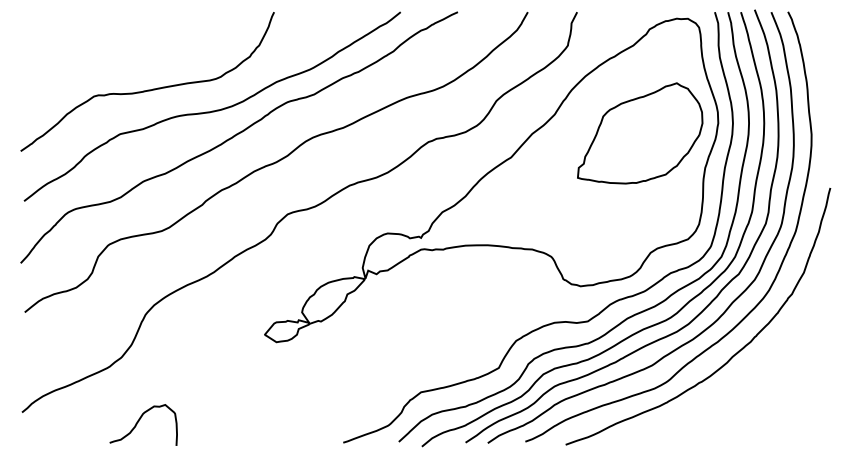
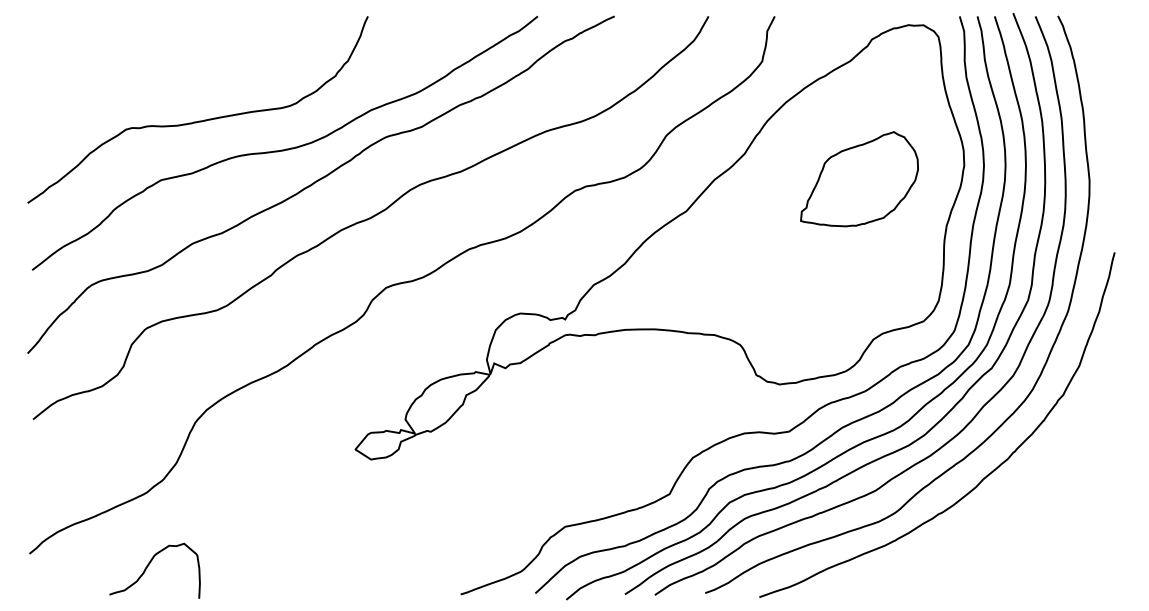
part: (640, 133) -> (859, 179), size x0.7
curve: (139, 421) -> (149, 565), moved

